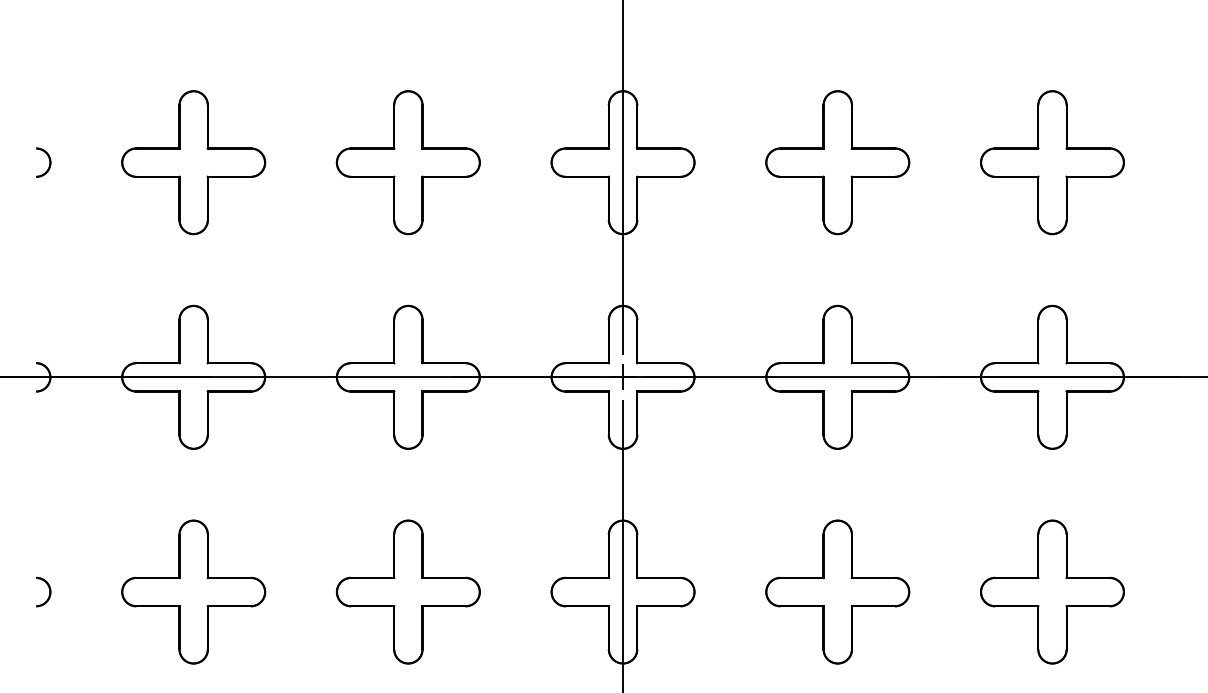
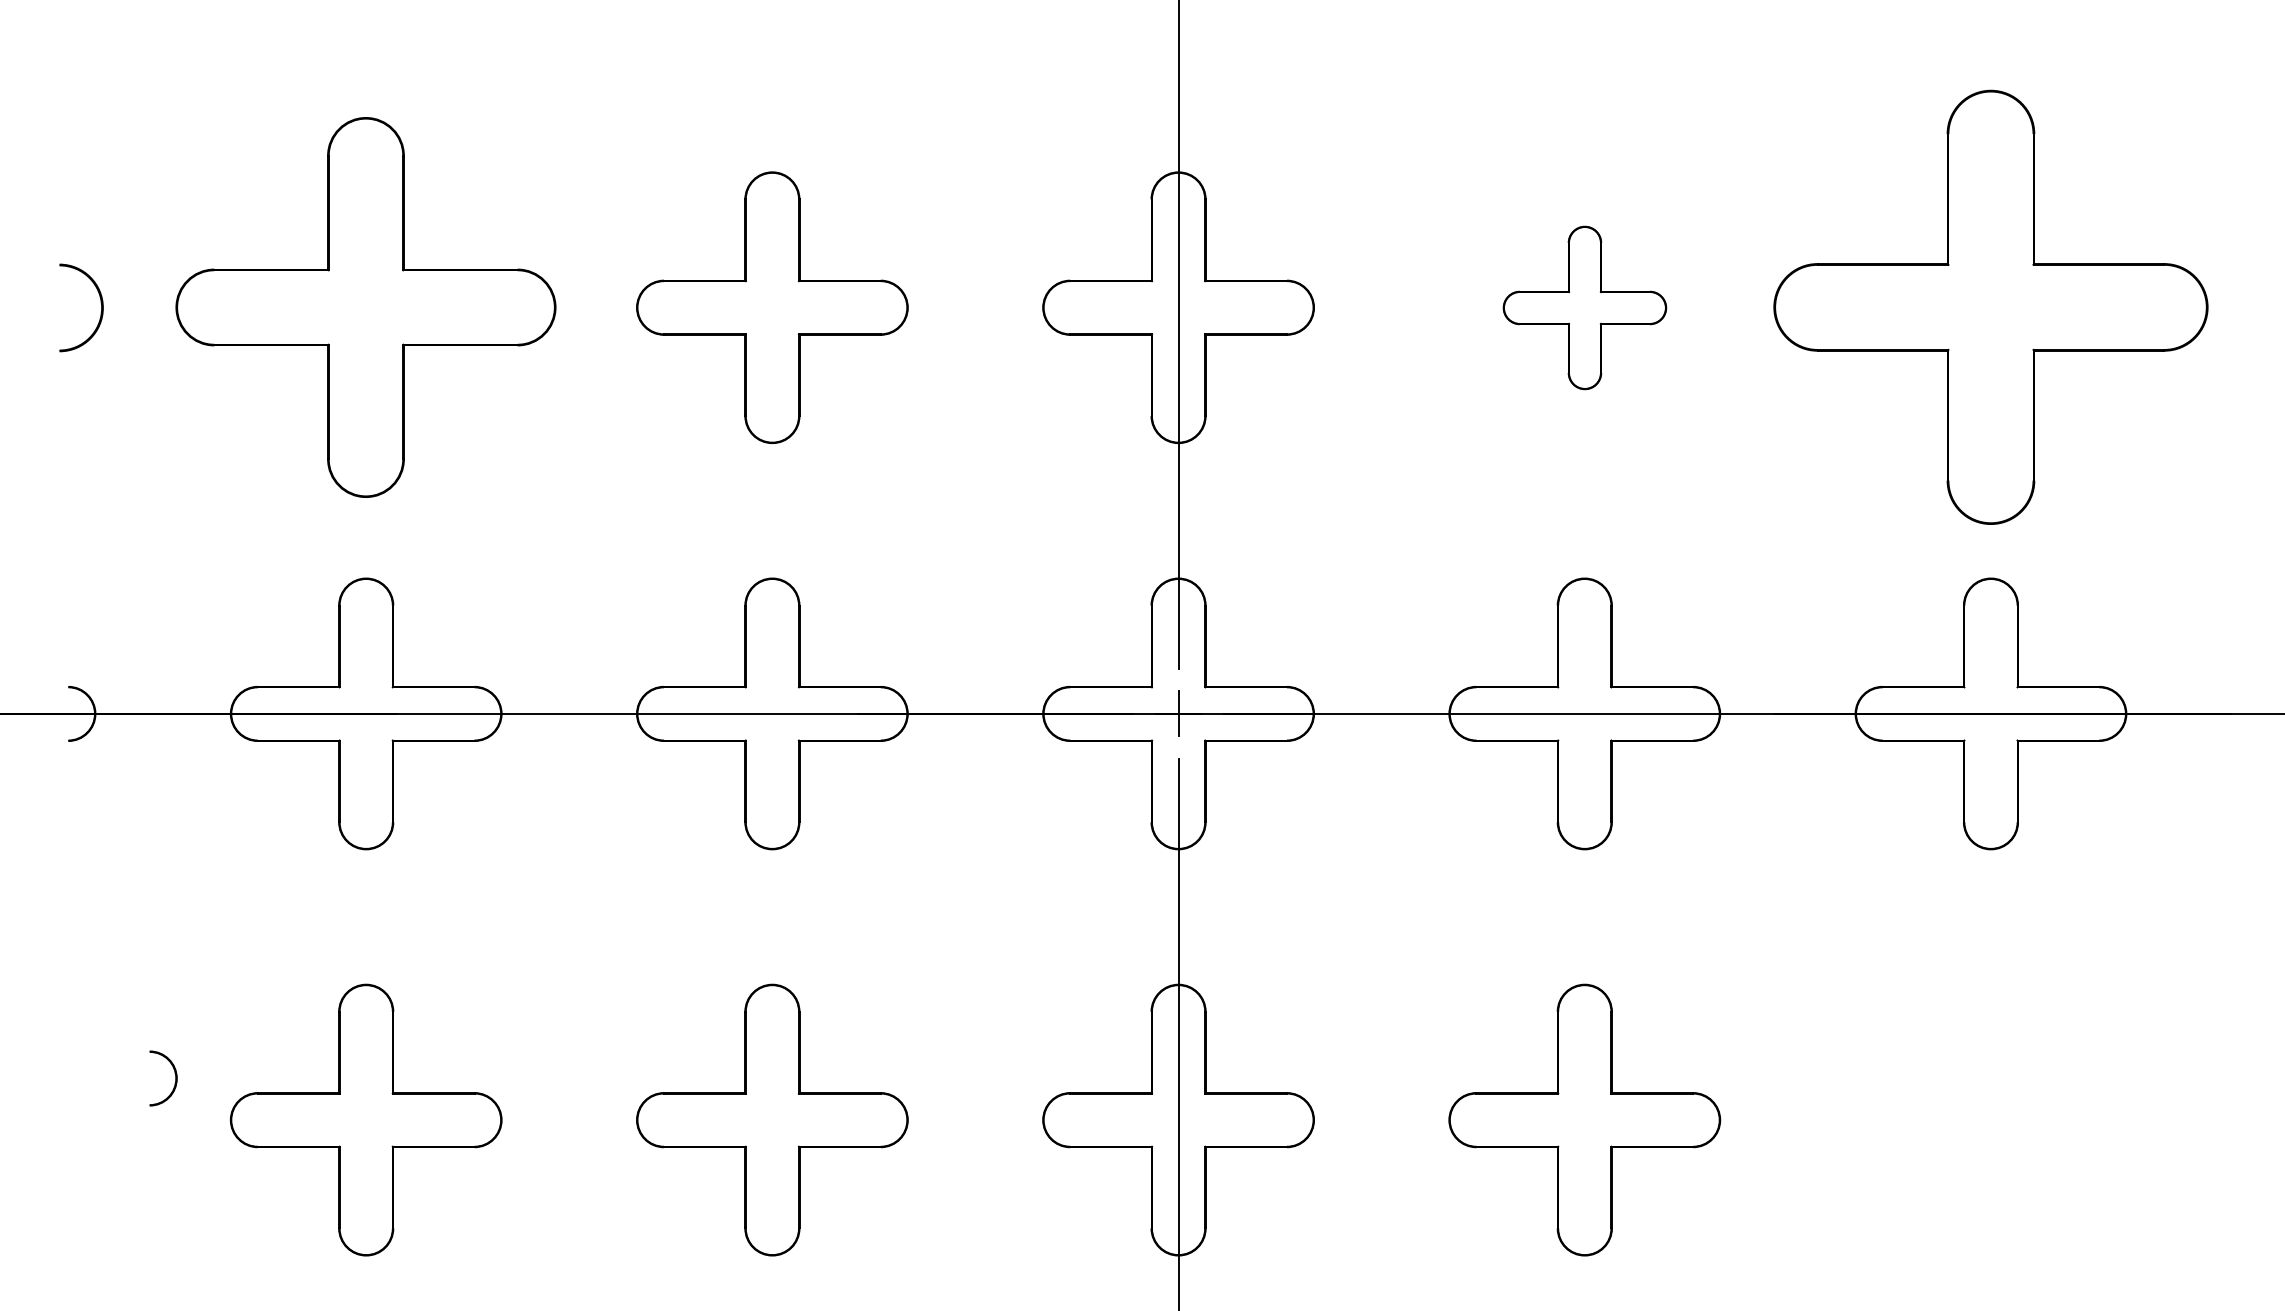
part: (43, 162) -> (82, 307), size x1.6
part: (193, 162) -> (365, 307), size x1.4
part: (837, 162) -> (1584, 307), size x0.6
part: (1052, 162) -> (1991, 307), size x1.6
part: (43, 591) -> (163, 1077), moved
part: (1052, 591) -> (1991, 1119), removed

